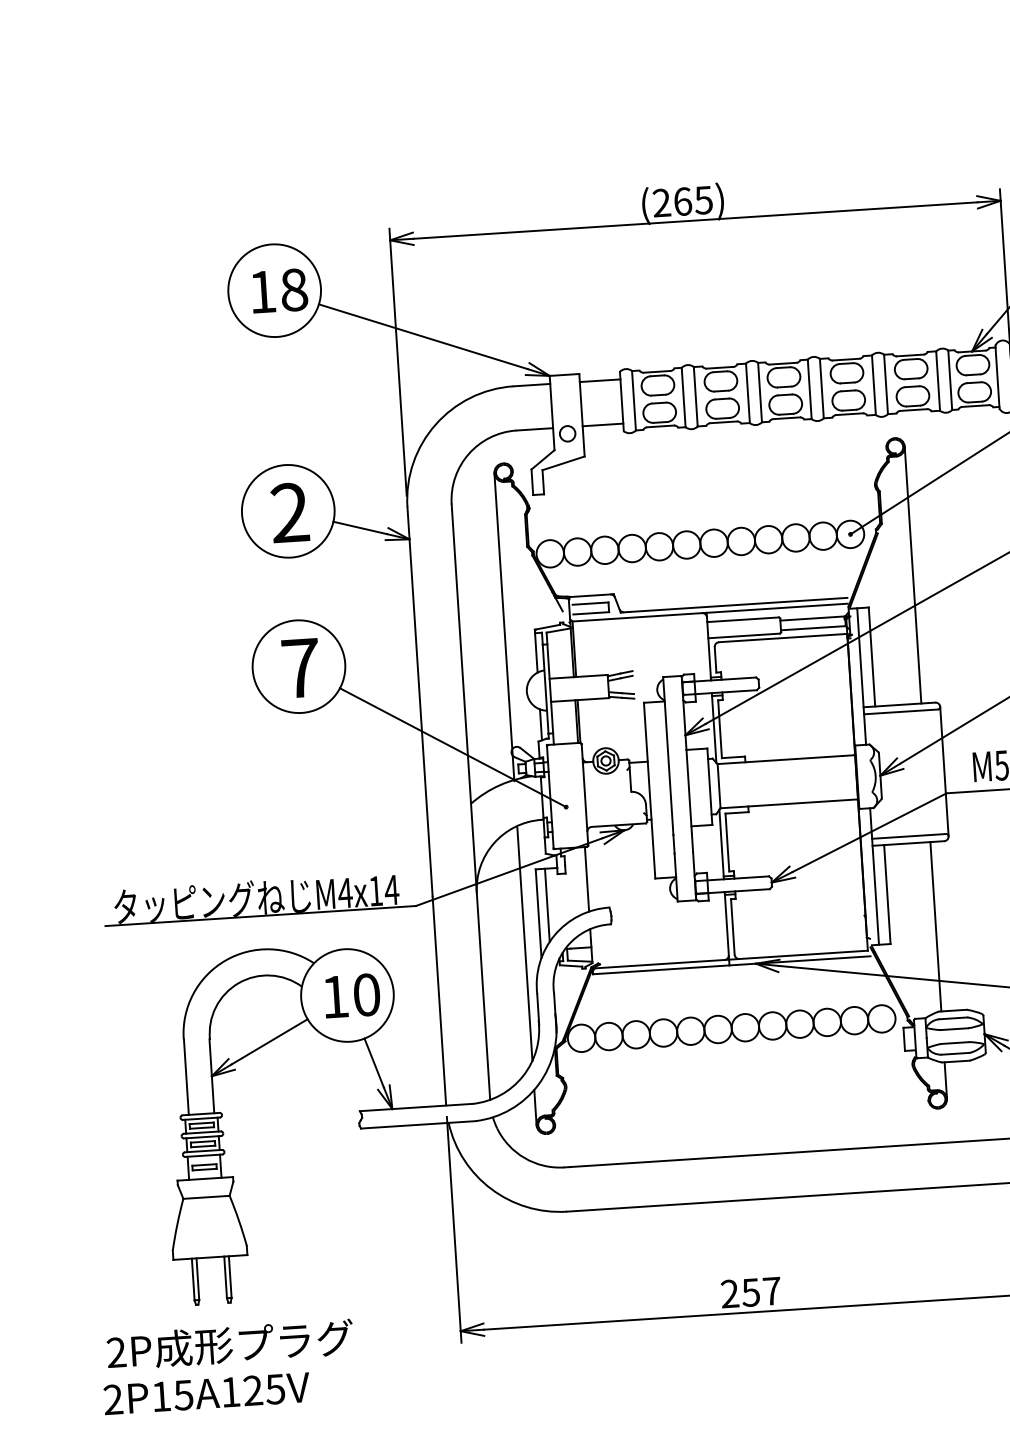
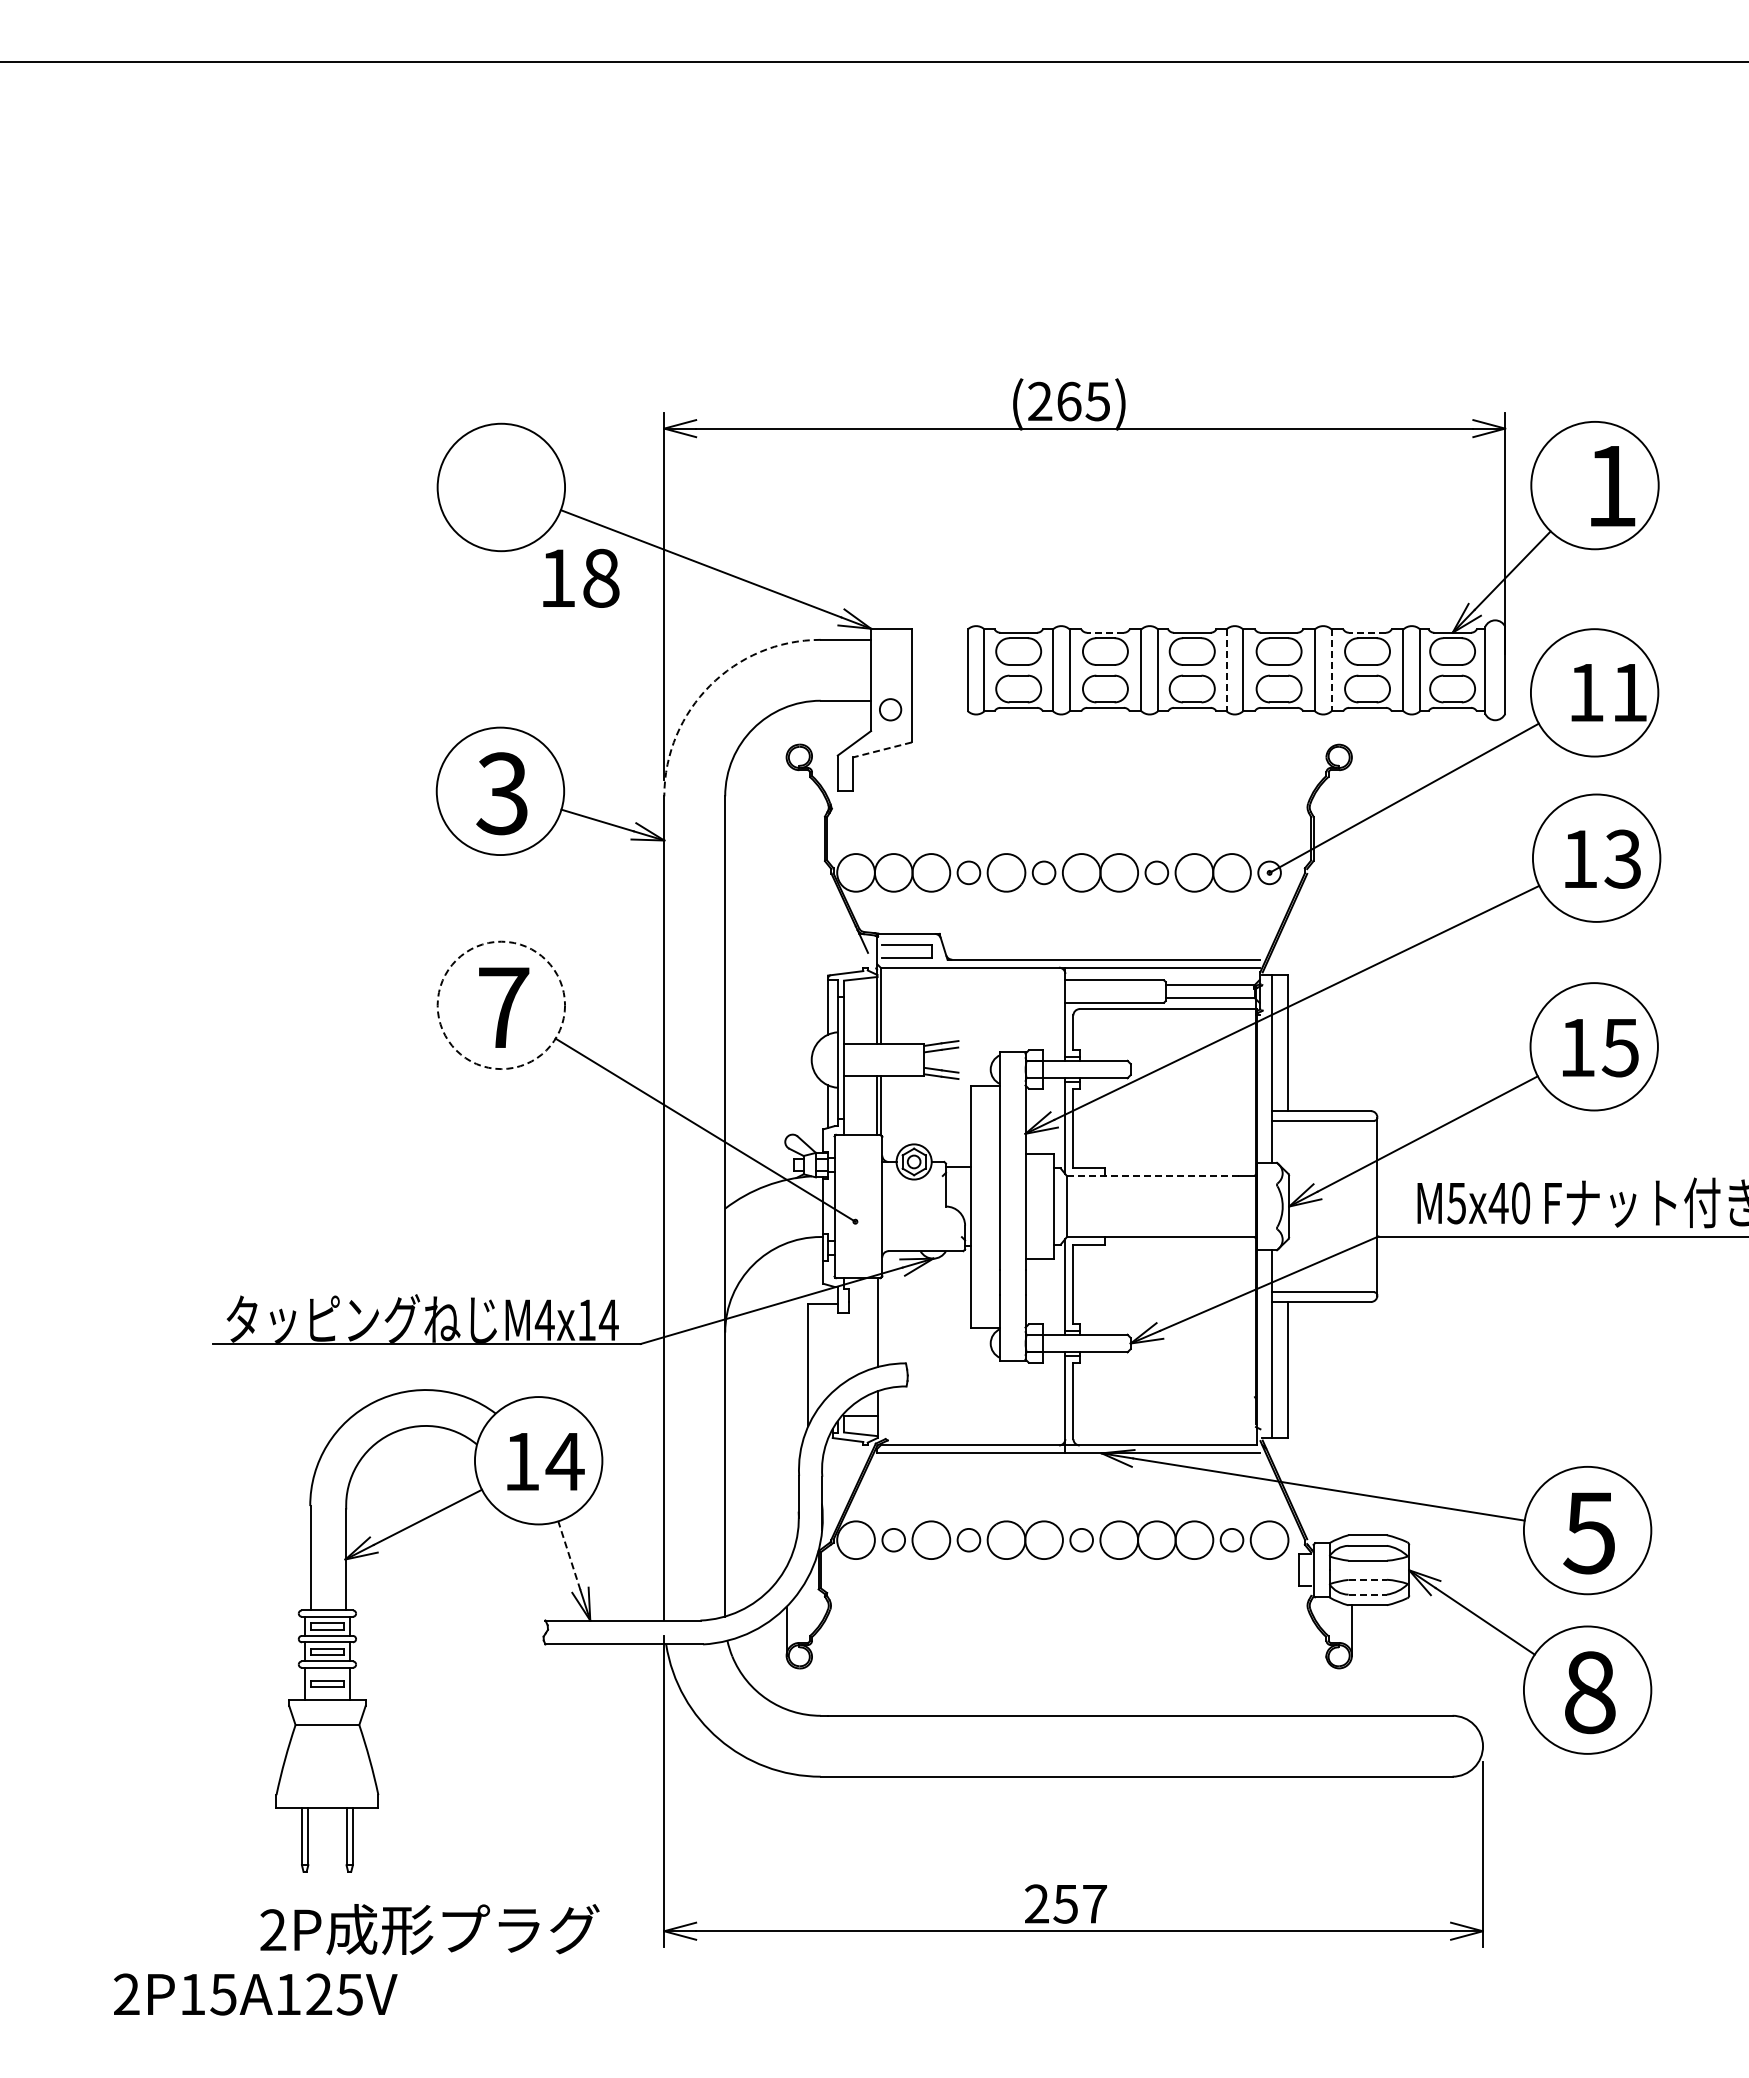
text: (279, 290) -> (581, 577), moved
line: (910, 355) -> (1367, 632), solid -> dashed
line: (720, 367) -> (1105, 632), solid -> dashed
line: (599, 380) -> (939, 639), removed
line: (885, 384) -> (1331, 670), solid -> dashed
line: (809, 389) -> (1226, 670), solid -> dashed
arc: (435, 424) -> (710, 685), solid -> dashed
line: (602, 424) -> (939, 700), removed
line: (562, 463) -> (881, 750), solid -> dashed
text: (289, 512) -> (502, 793), 2 -> 3
circle: (850, 534) -> (1269, 872), size x0.6
circle: (768, 539) -> (1156, 872), size x0.6
circle: (686, 544) -> (1043, 872), size x0.6
circle: (631, 548) -> (968, 872), size x0.6
line: (912, 575) -> (1351, 934), removed
line: (504, 627) -> (786, 969), removed
circle: (299, 666) -> (501, 1005), solid -> dashed
line: (780, 760) -> (1153, 1176), solid -> dashed
line: (547, 905) -> (820, 1354), removed
line: (935, 926) -> (1351, 1418), removed
line: (524, 944) -> (786, 1406), removed
text: (366, 994) -> (564, 1461), 10 -> 14
circle: (854, 1020) -> (1231, 1540), size x0.6
circle: (745, 1027) -> (1081, 1540), size x0.6
circle: (663, 1033) -> (968, 1540), size x0.6
circle: (608, 1036) -> (893, 1540), size x0.6
line: (955, 1042) -> (1368, 1579), solid -> dashed
line: (956, 1053) -> (1368, 1594), solid -> dashed
line: (374, 1062) -> (569, 1555), solid -> dashed
text: (229, 1344) -> (429, 1929), moved
text: (206, 1393) -> (255, 1994), moved

